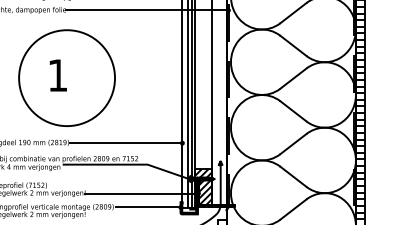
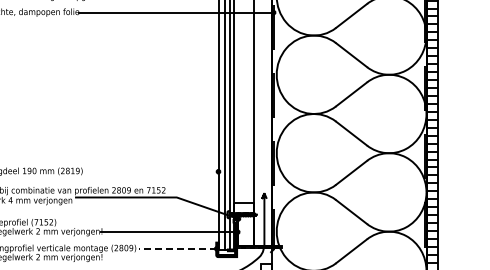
part: (66, 77) -> (79, 93), removed
line: (126, 142) -> (151, 171), removed
hatch: (203, 187) -> (243, 224), removed
line: (148, 207) -> (177, 248), solid -> dashed

